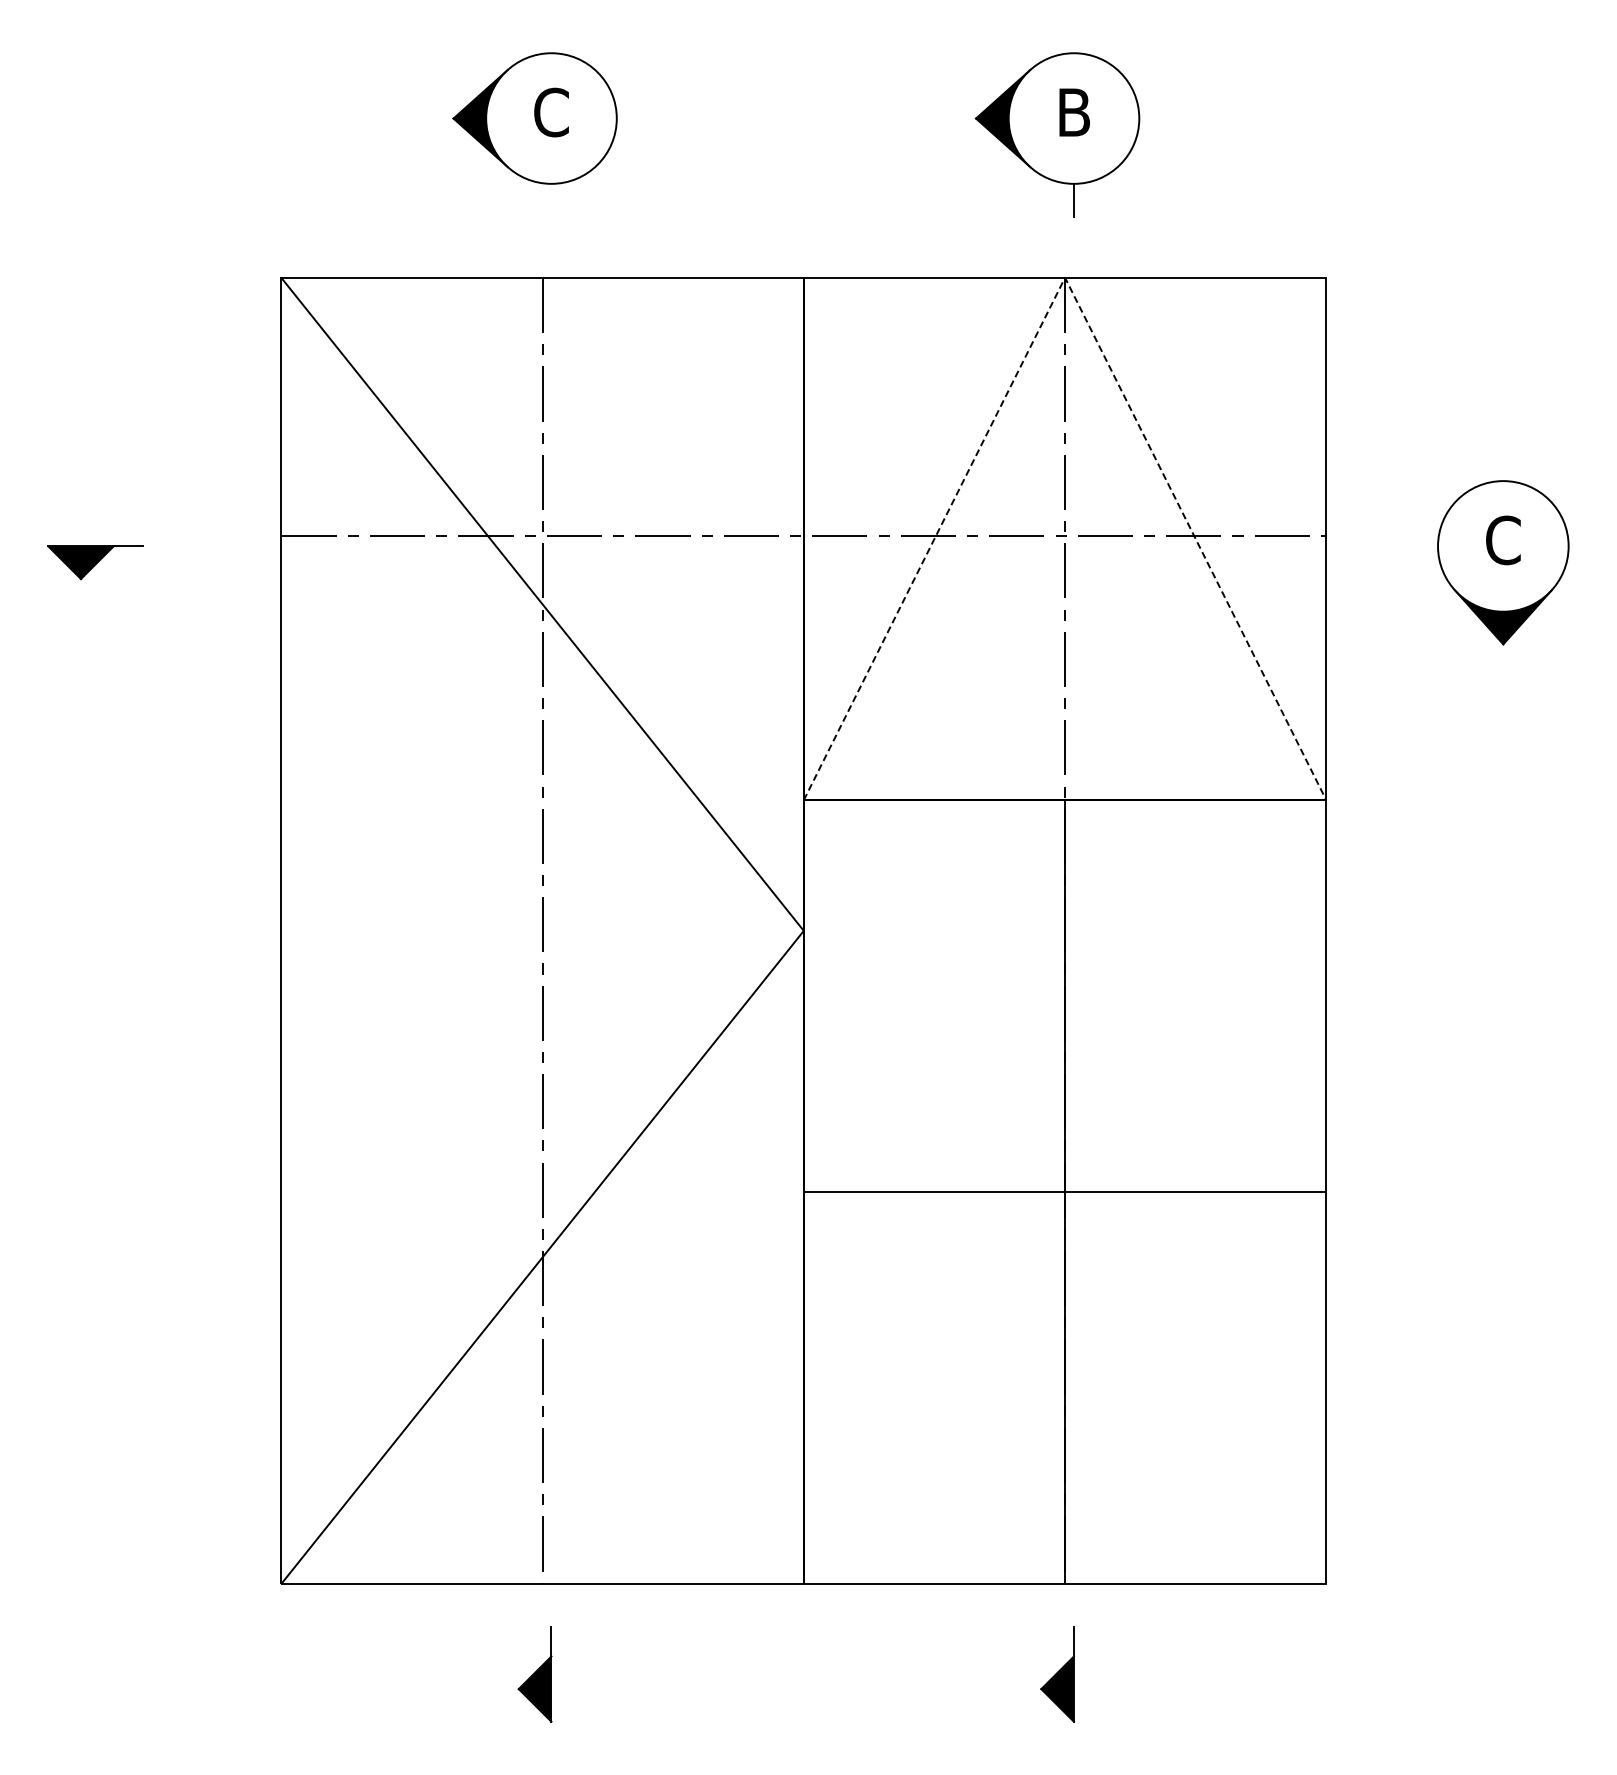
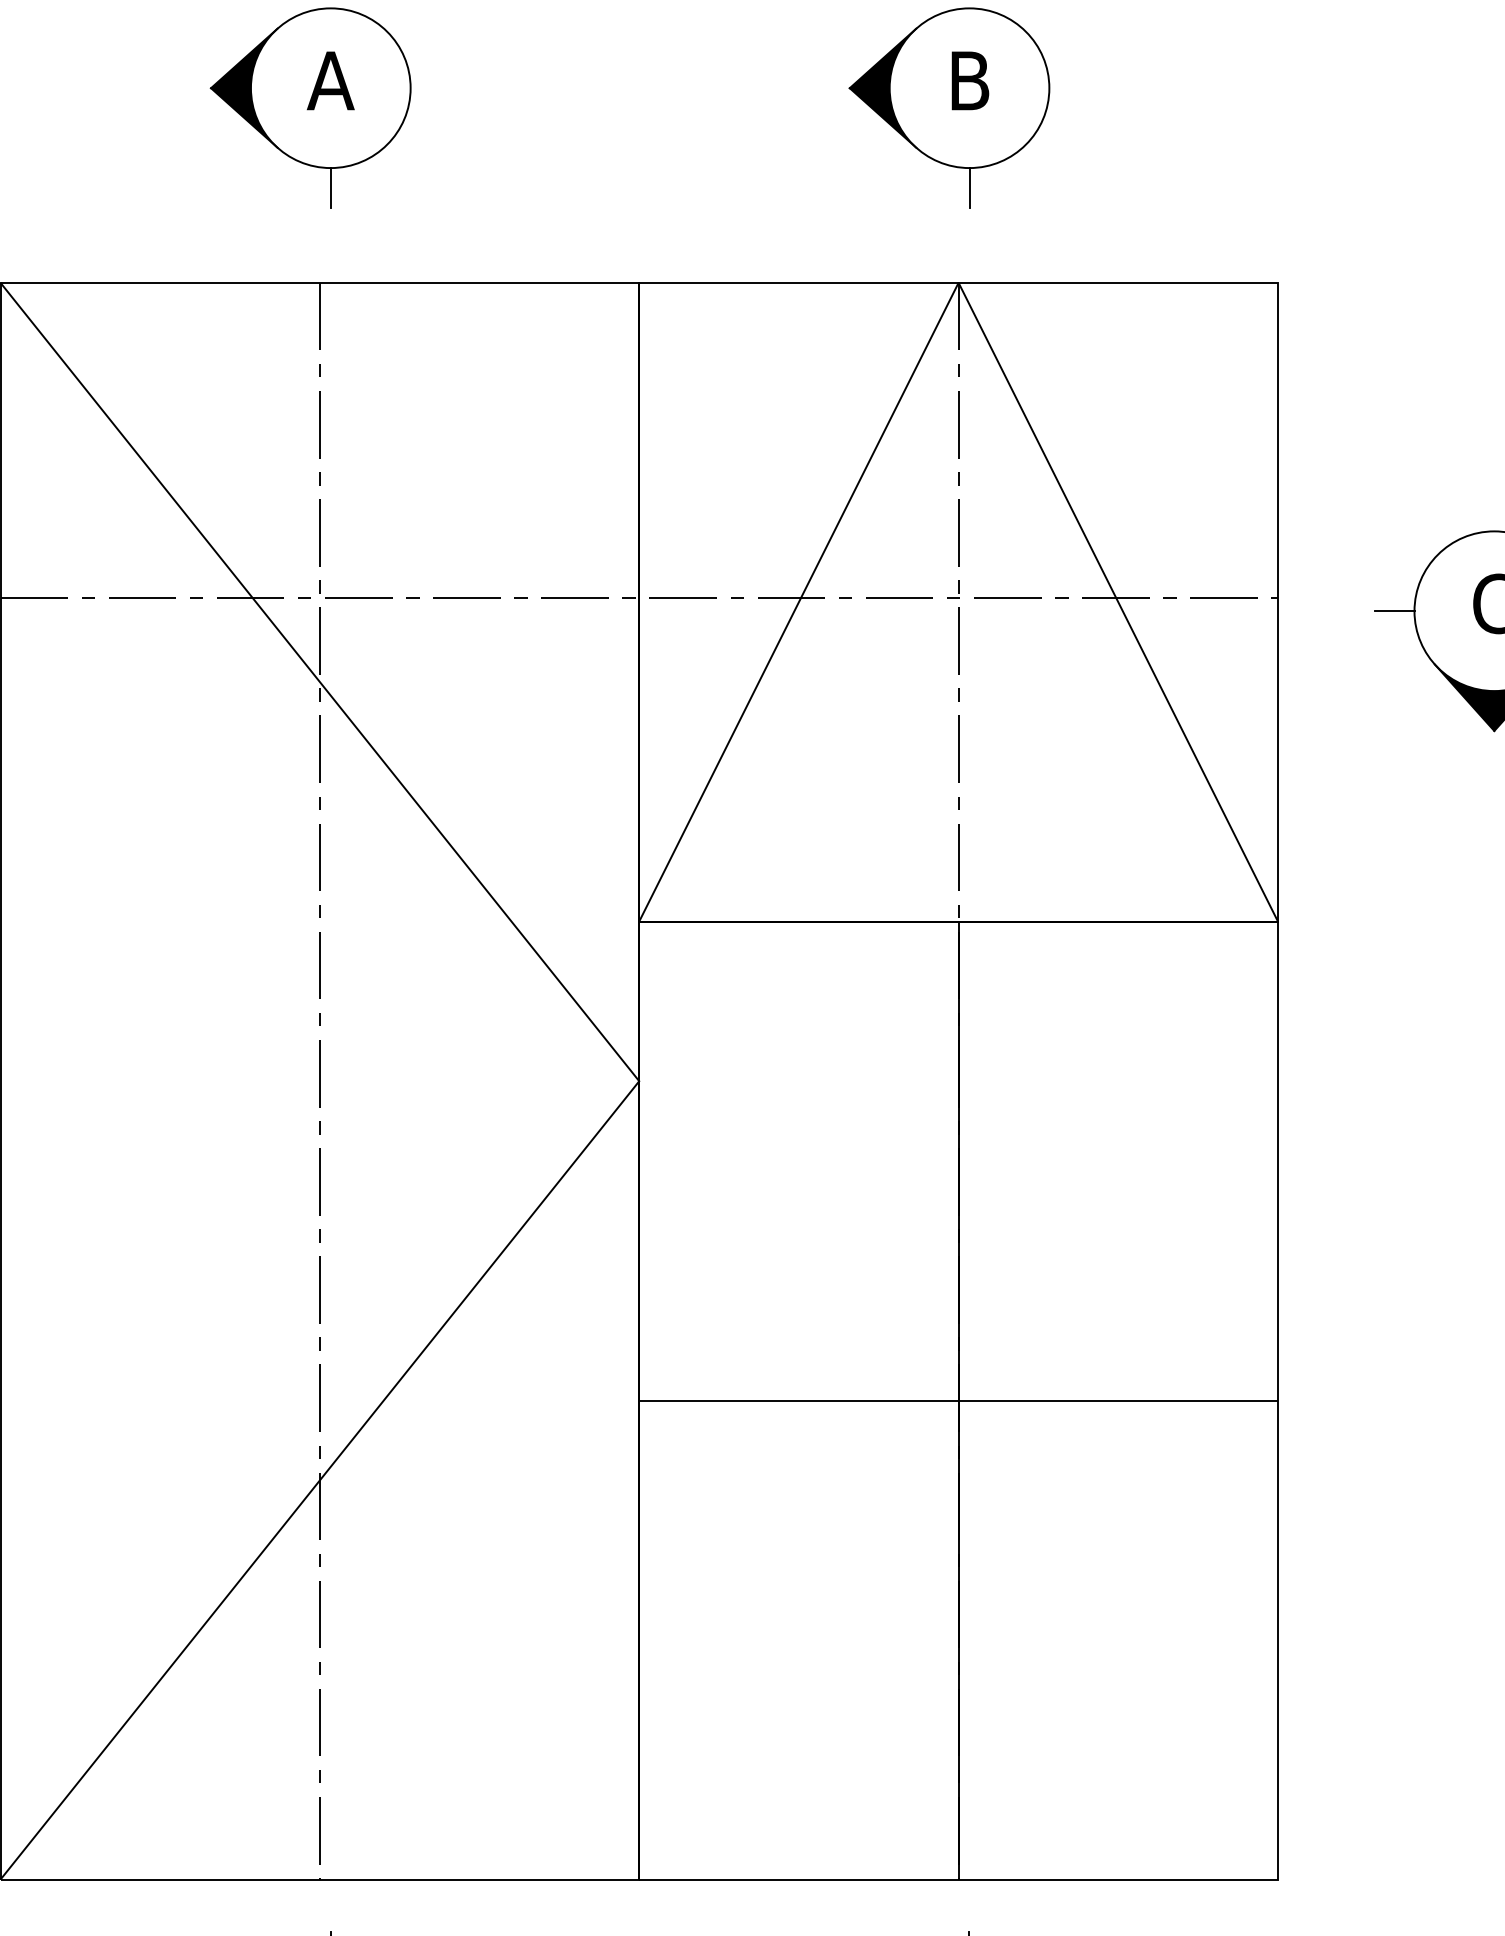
text: (551, 112) -> (330, 80), C -> A
line: (551, 199) -> (330, 187), added
line: (1065, 277) -> (959, 282), dashed -> solid
line: (1421, 546) -> (1394, 611), added

